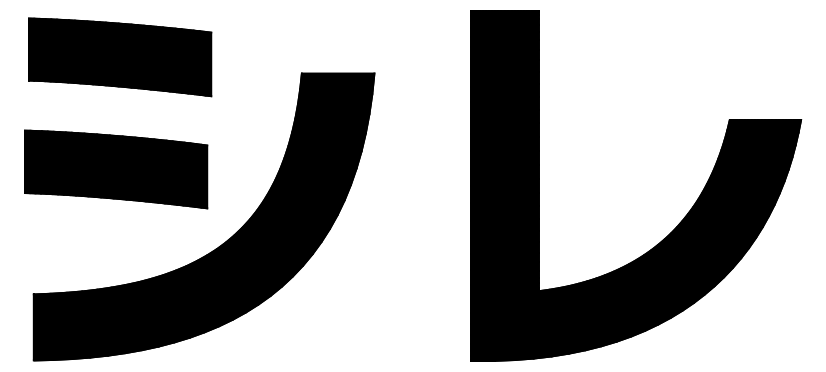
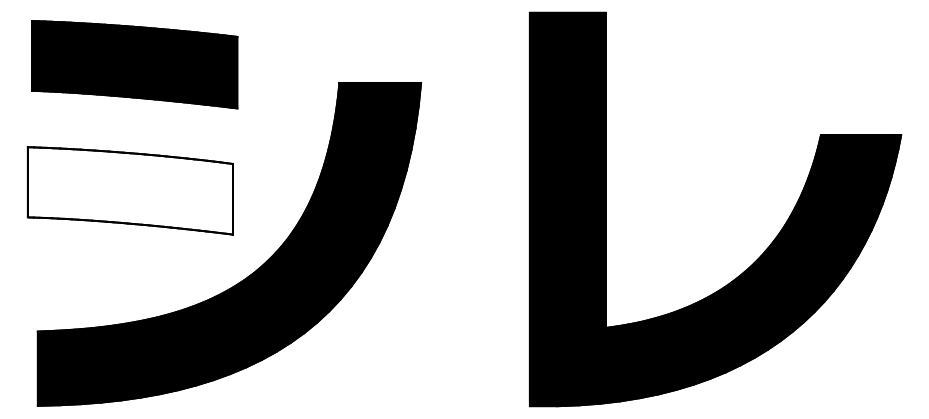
fill: (115, 169) -> (129, 190), removed

